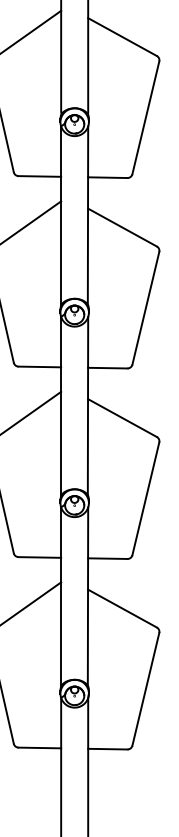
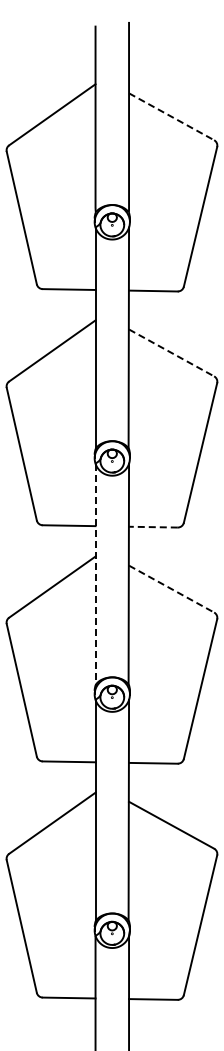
line: (122, 36) -> (171, 116), solid -> dashed
line: (122, 227) -> (171, 352), solid -> dashed
line: (107, 368) -> (152, 527), solid -> dashed
line: (61, 407) -> (95, 575), solid -> dashed
line: (122, 418) -> (171, 589), solid -> dashed

